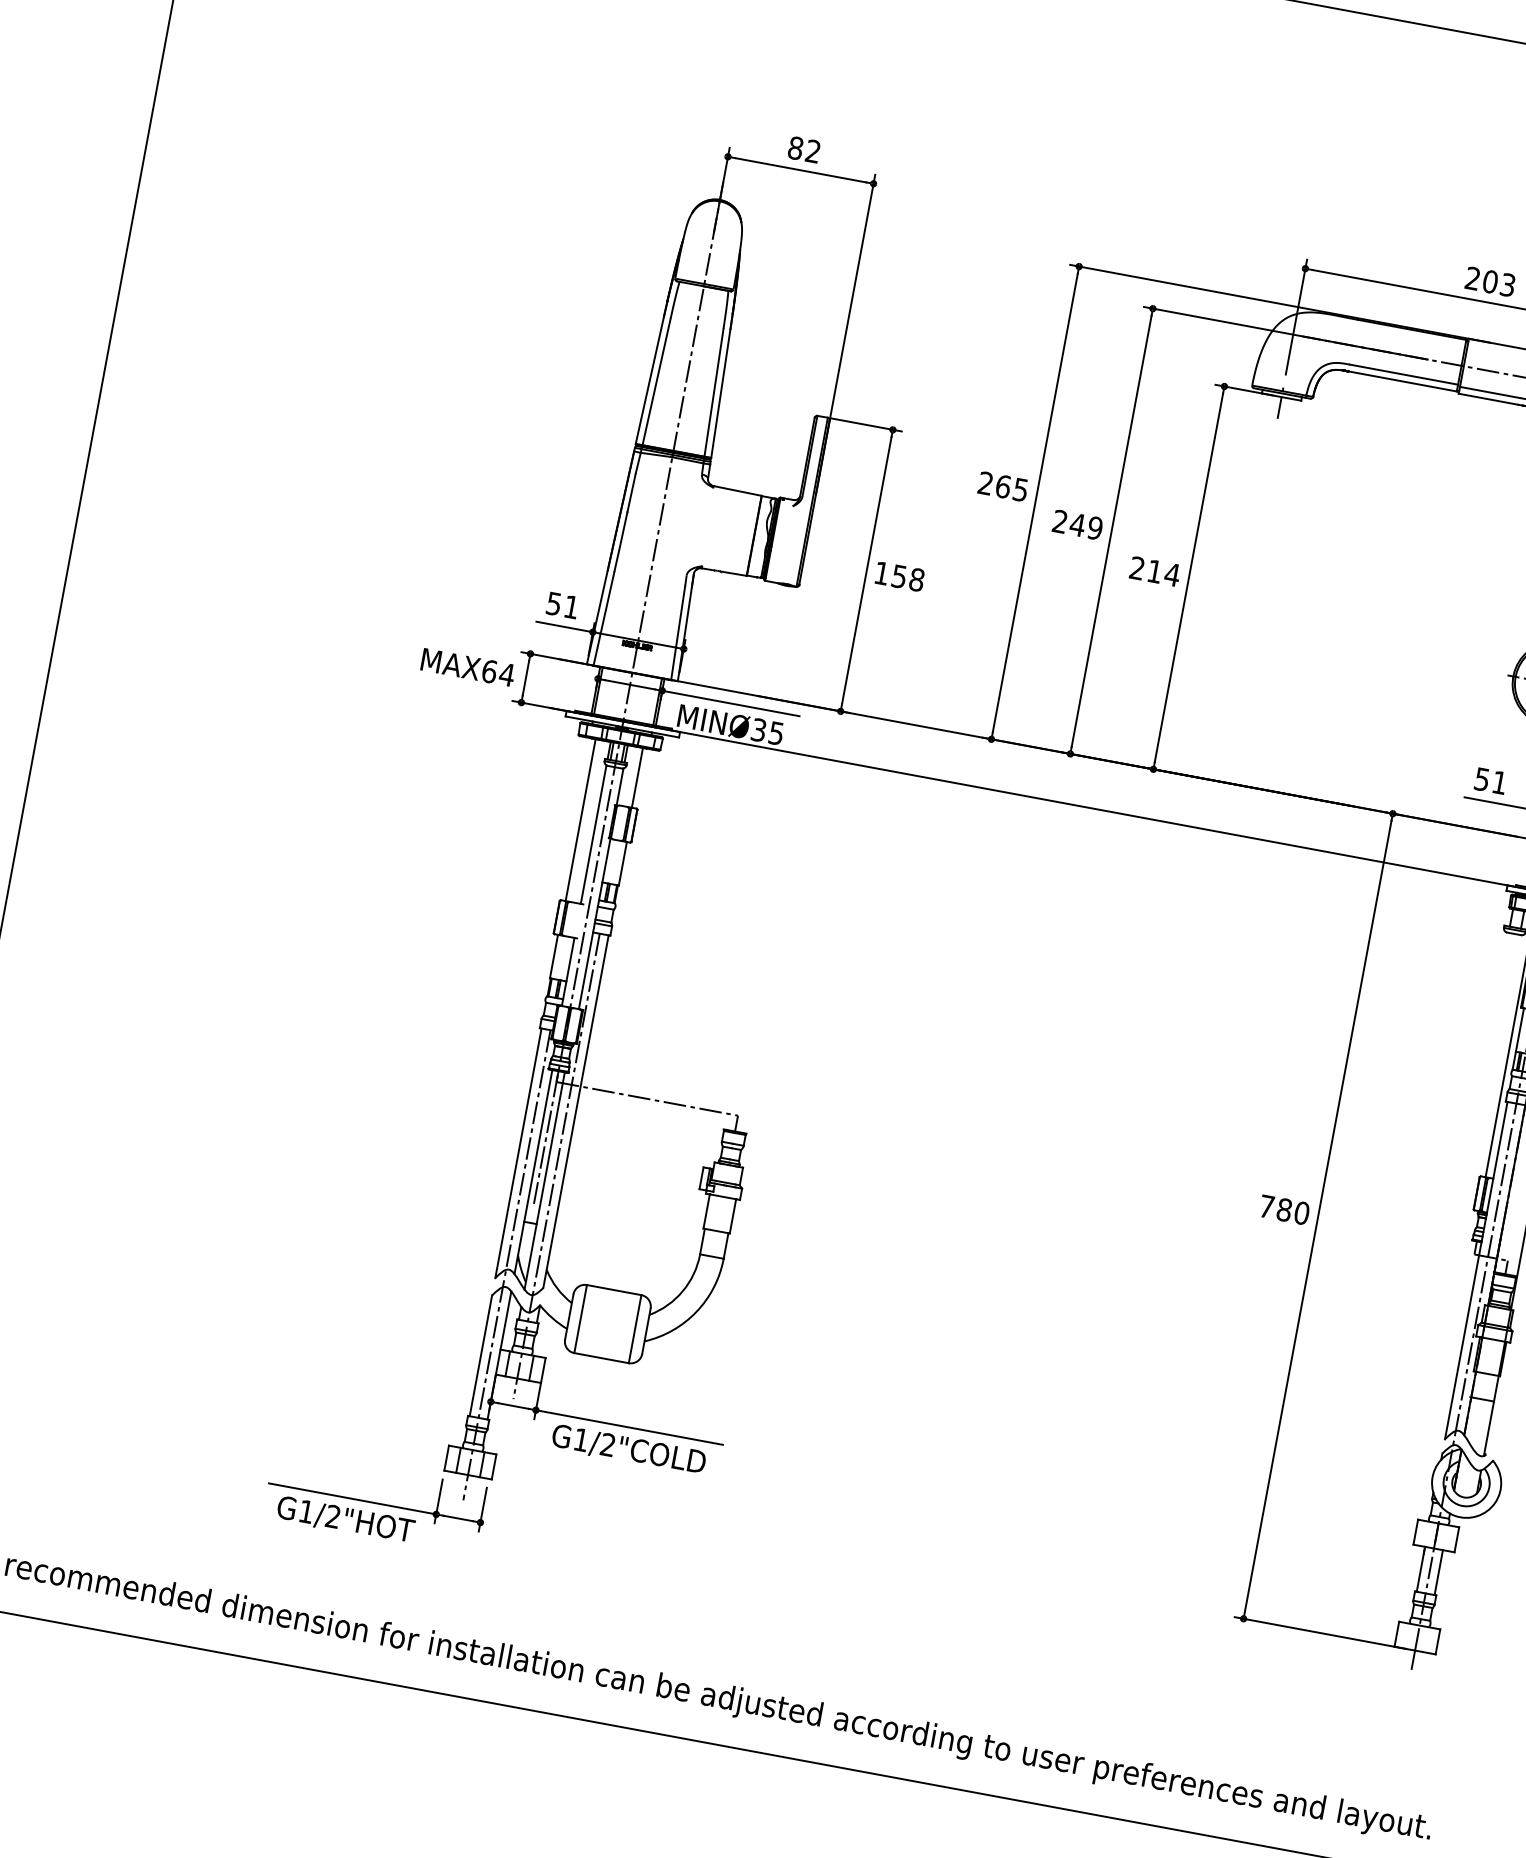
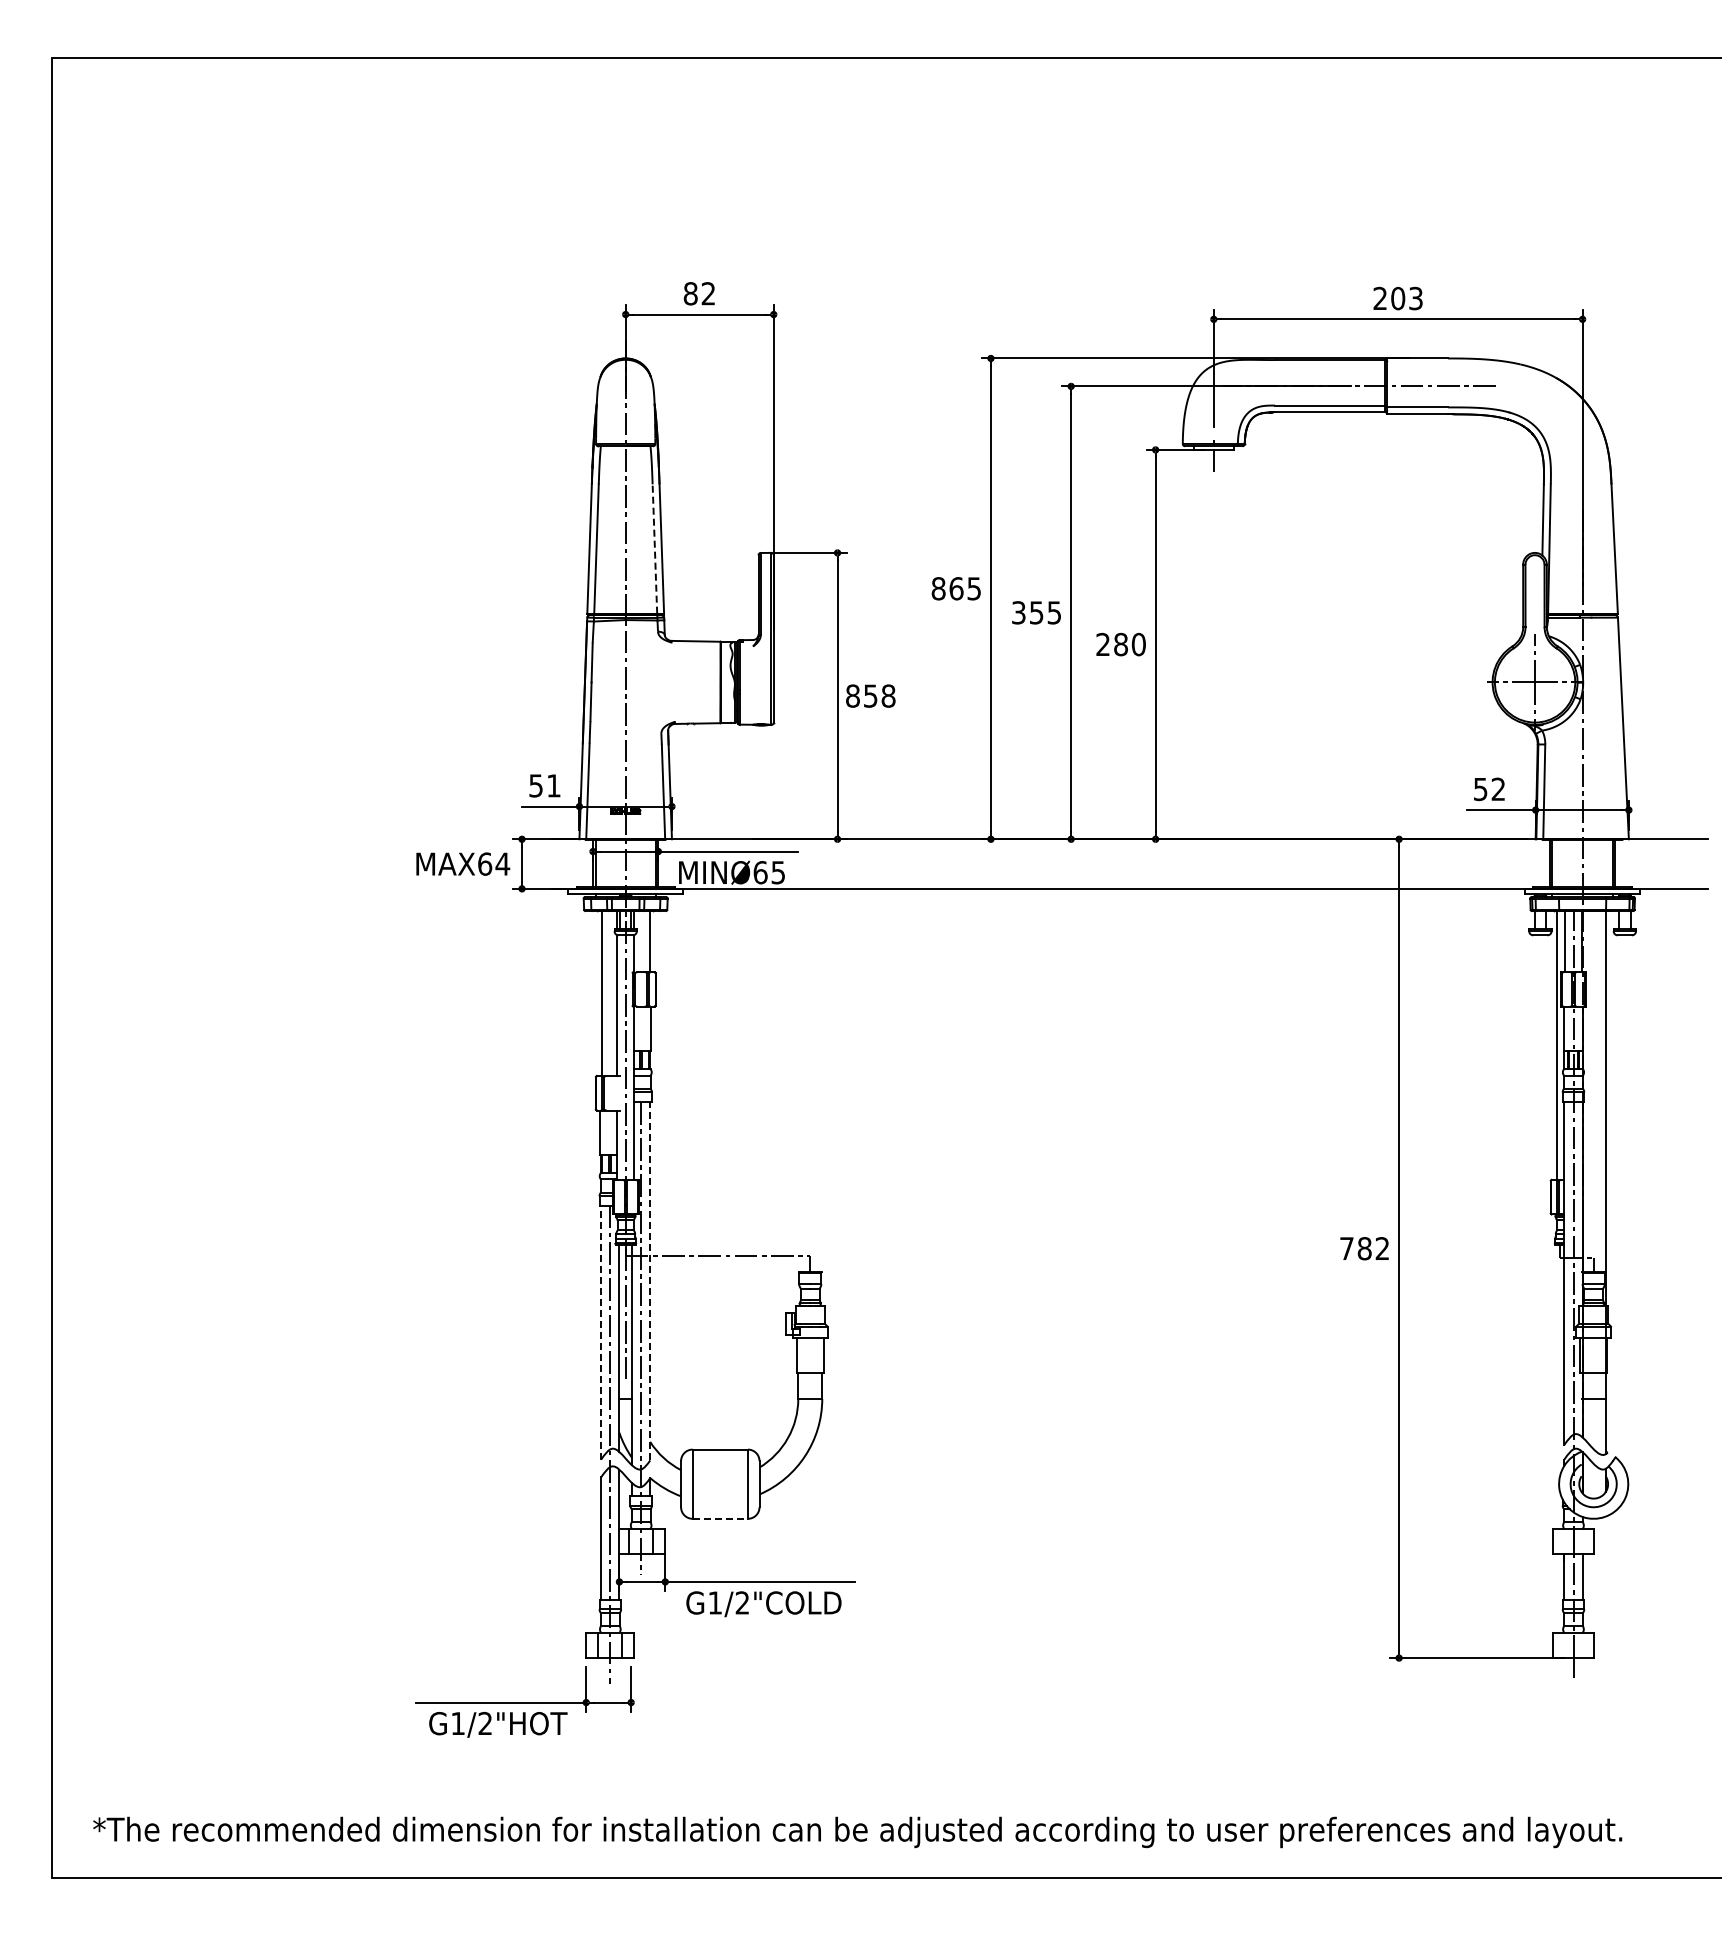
line: (713, 393) -> (654, 549), solid -> dashed
text: (985, 483) -> (938, 588), 265 -> 865
text: (1077, 524) -> (1036, 612), 249 -> 355
text: (881, 572) -> (852, 695), 158 -> 858
text: (1164, 573) -> (1130, 644), 214 -> 280
text: (758, 729) -> (760, 872), MINØ35 -> MINØ65
text: (1498, 781) -> (1497, 788), 51 -> 52
line: (576, 1111) -> (650, 1280), solid -> dashed
line: (518, 1153) -> (601, 1332), solid -> dashed
text: (1301, 1213) -> (1382, 1248), 780 -> 782
line: (601, 1357) -> (720, 1518), solid -> dashed

